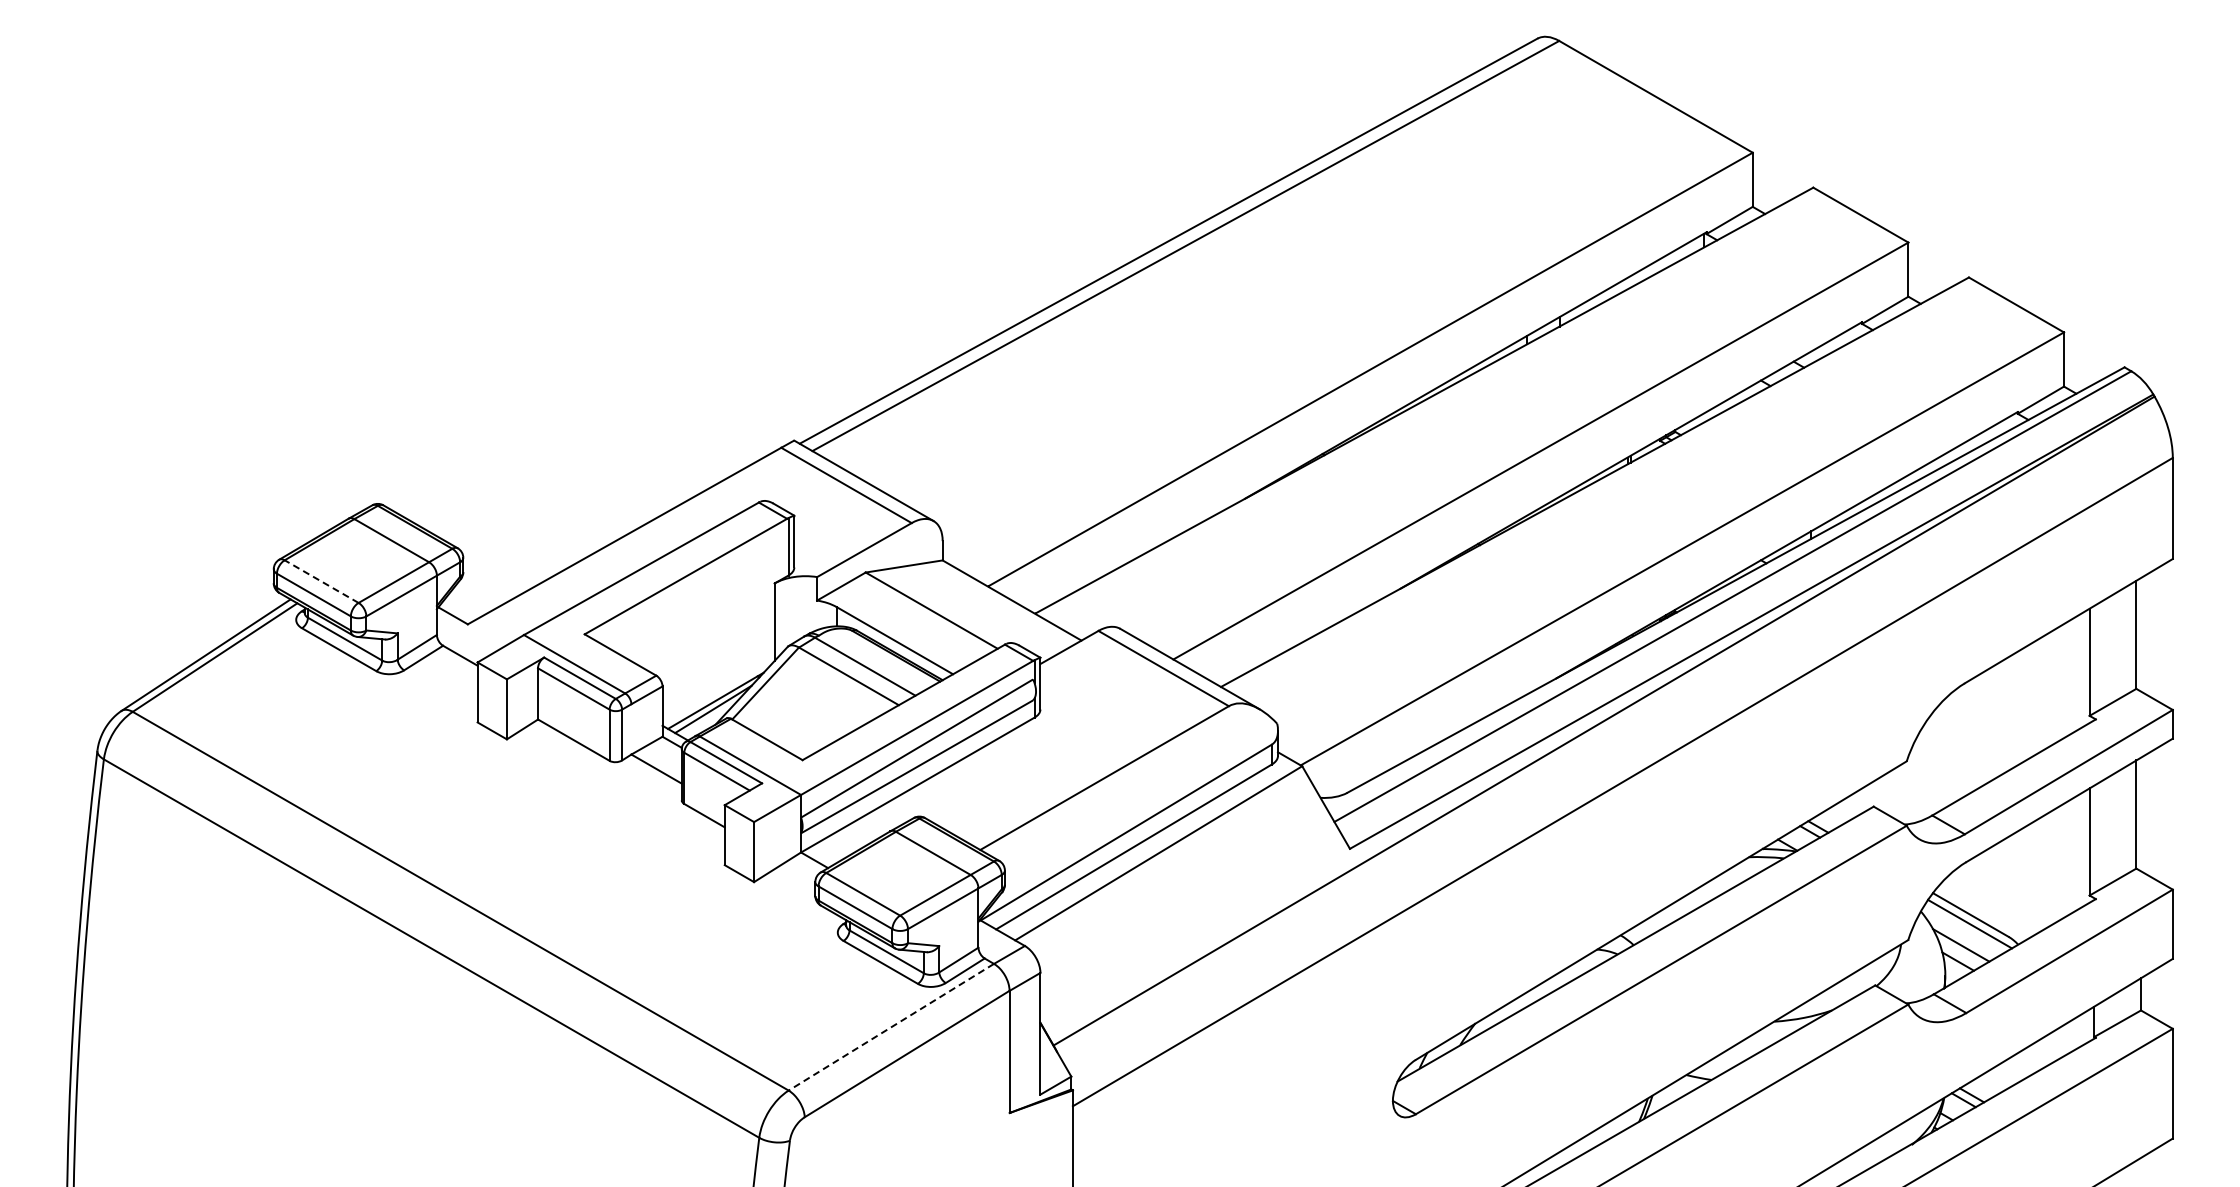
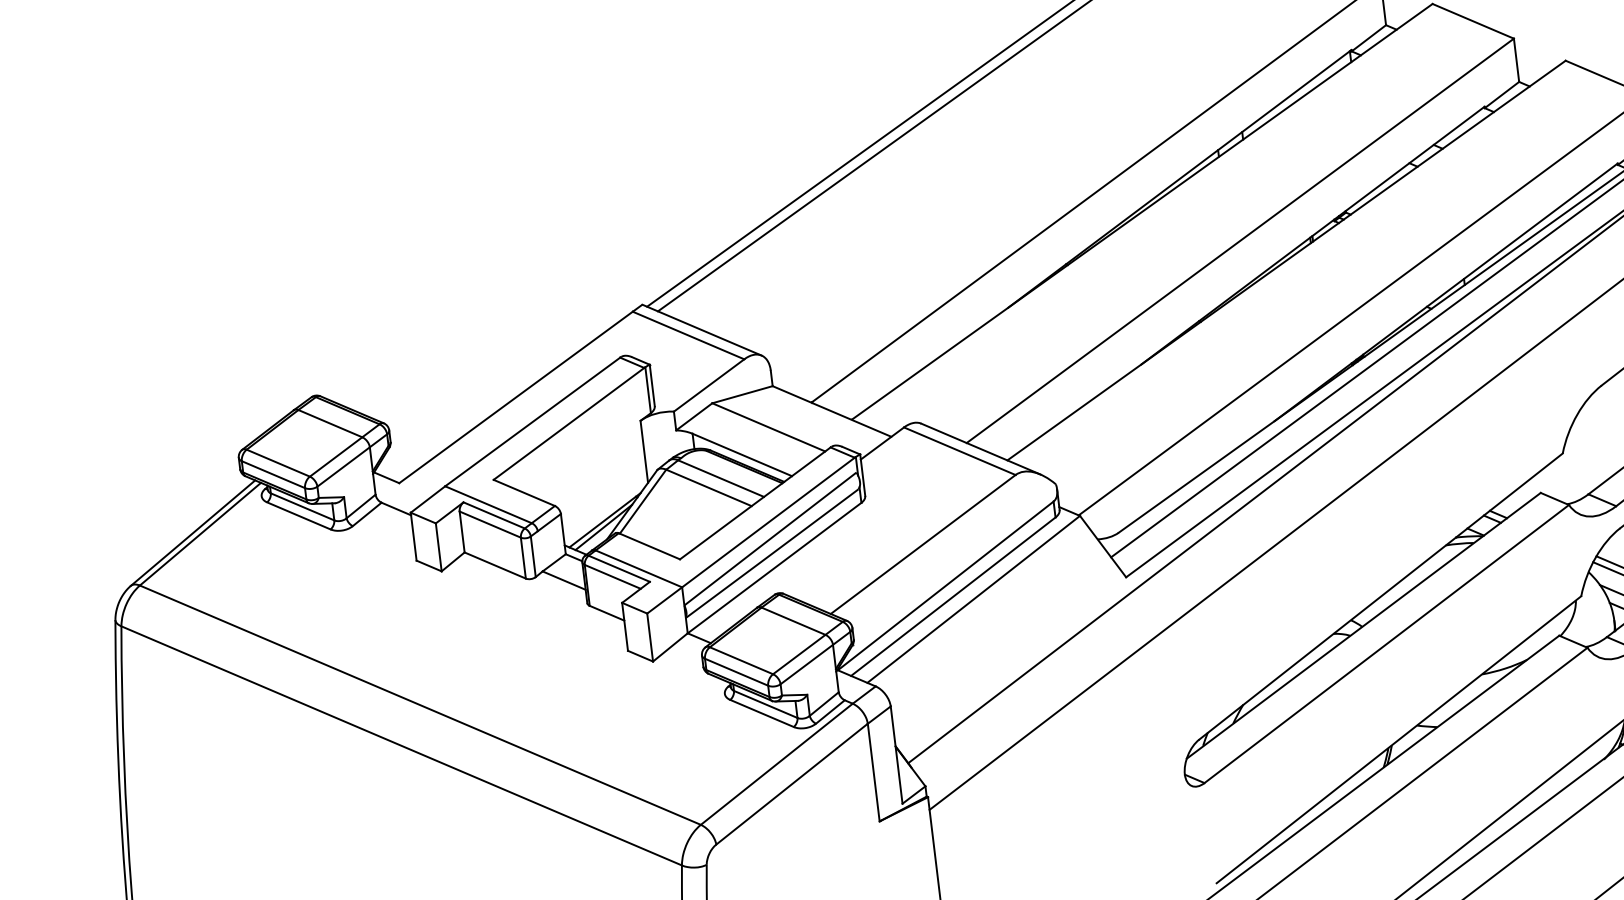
line: (321, 581) -> (278, 463), dashed -> solid
line: (891, 1027) -> (776, 764), dashed -> solid

